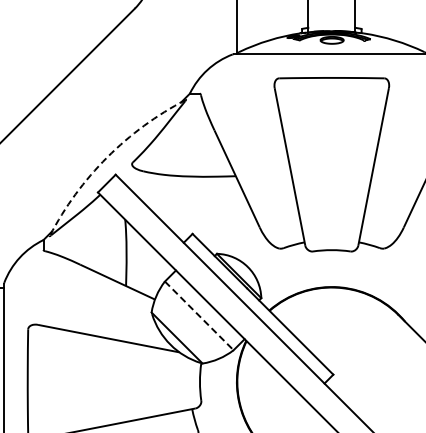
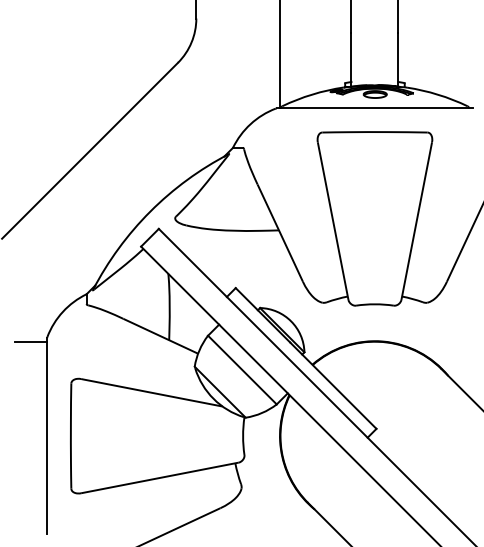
arc: (107, 157) -> (150, 211), dashed -> solid
line: (199, 316) -> (242, 370), dashed -> solid

